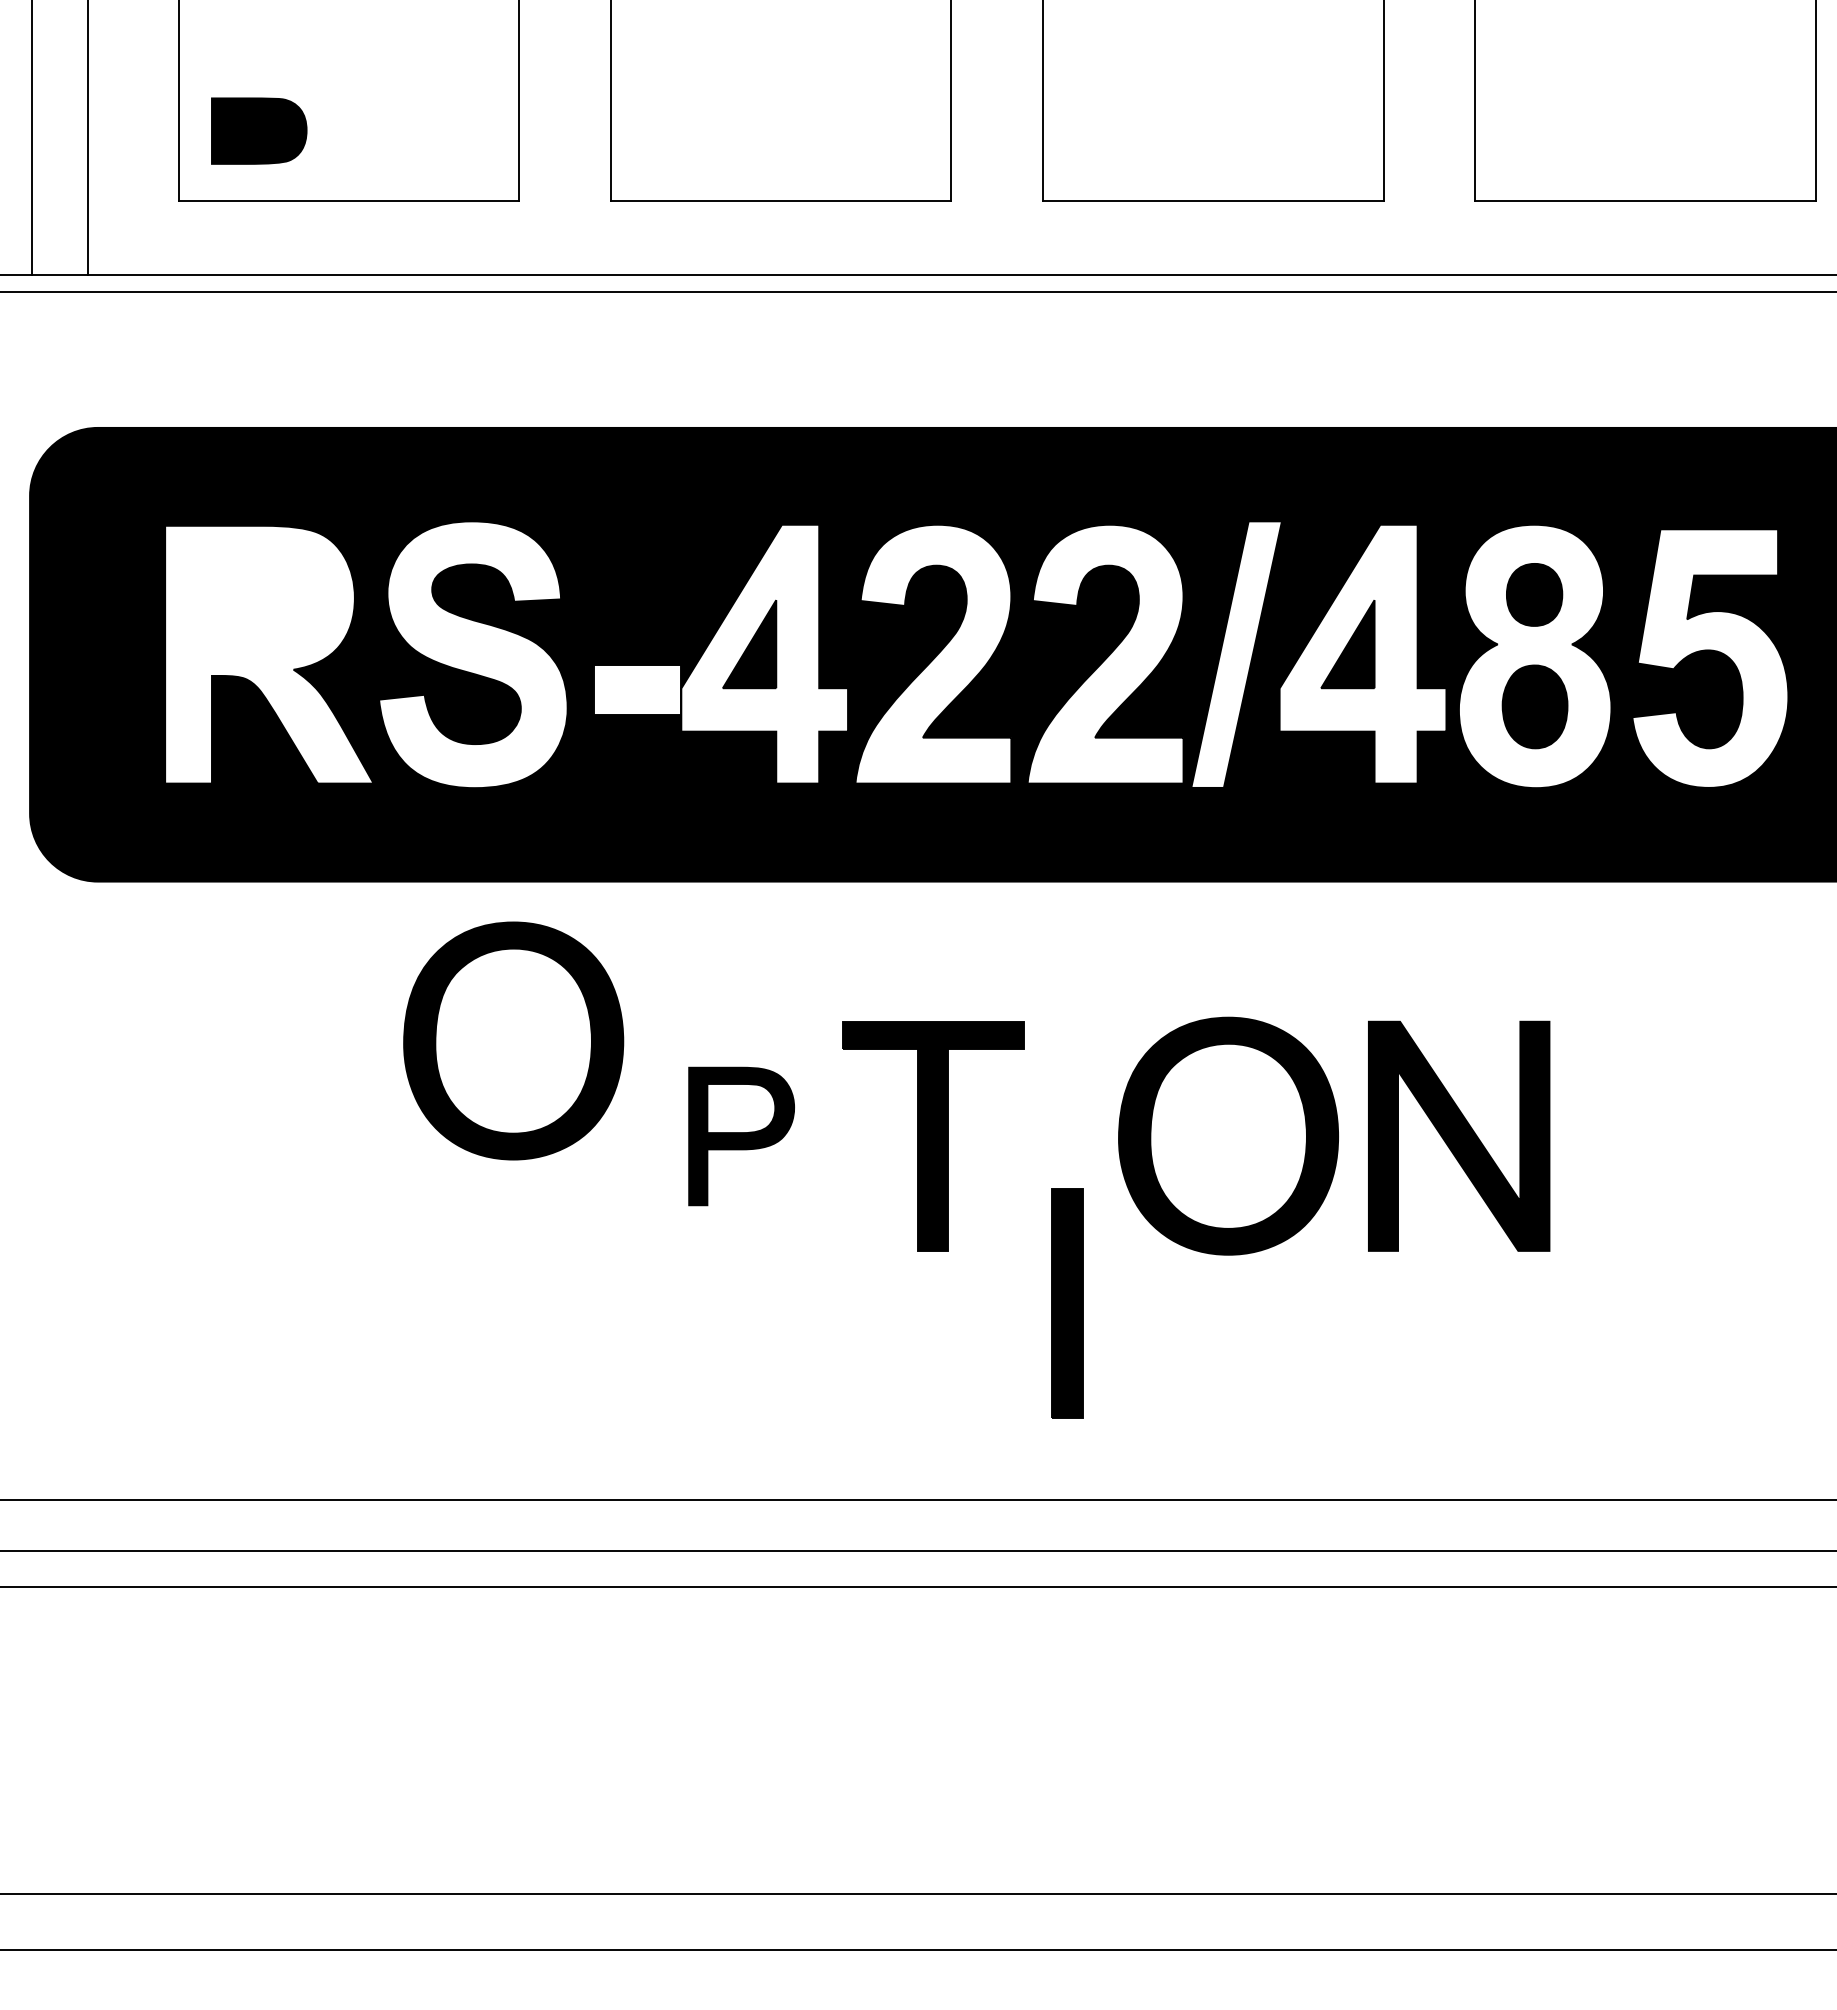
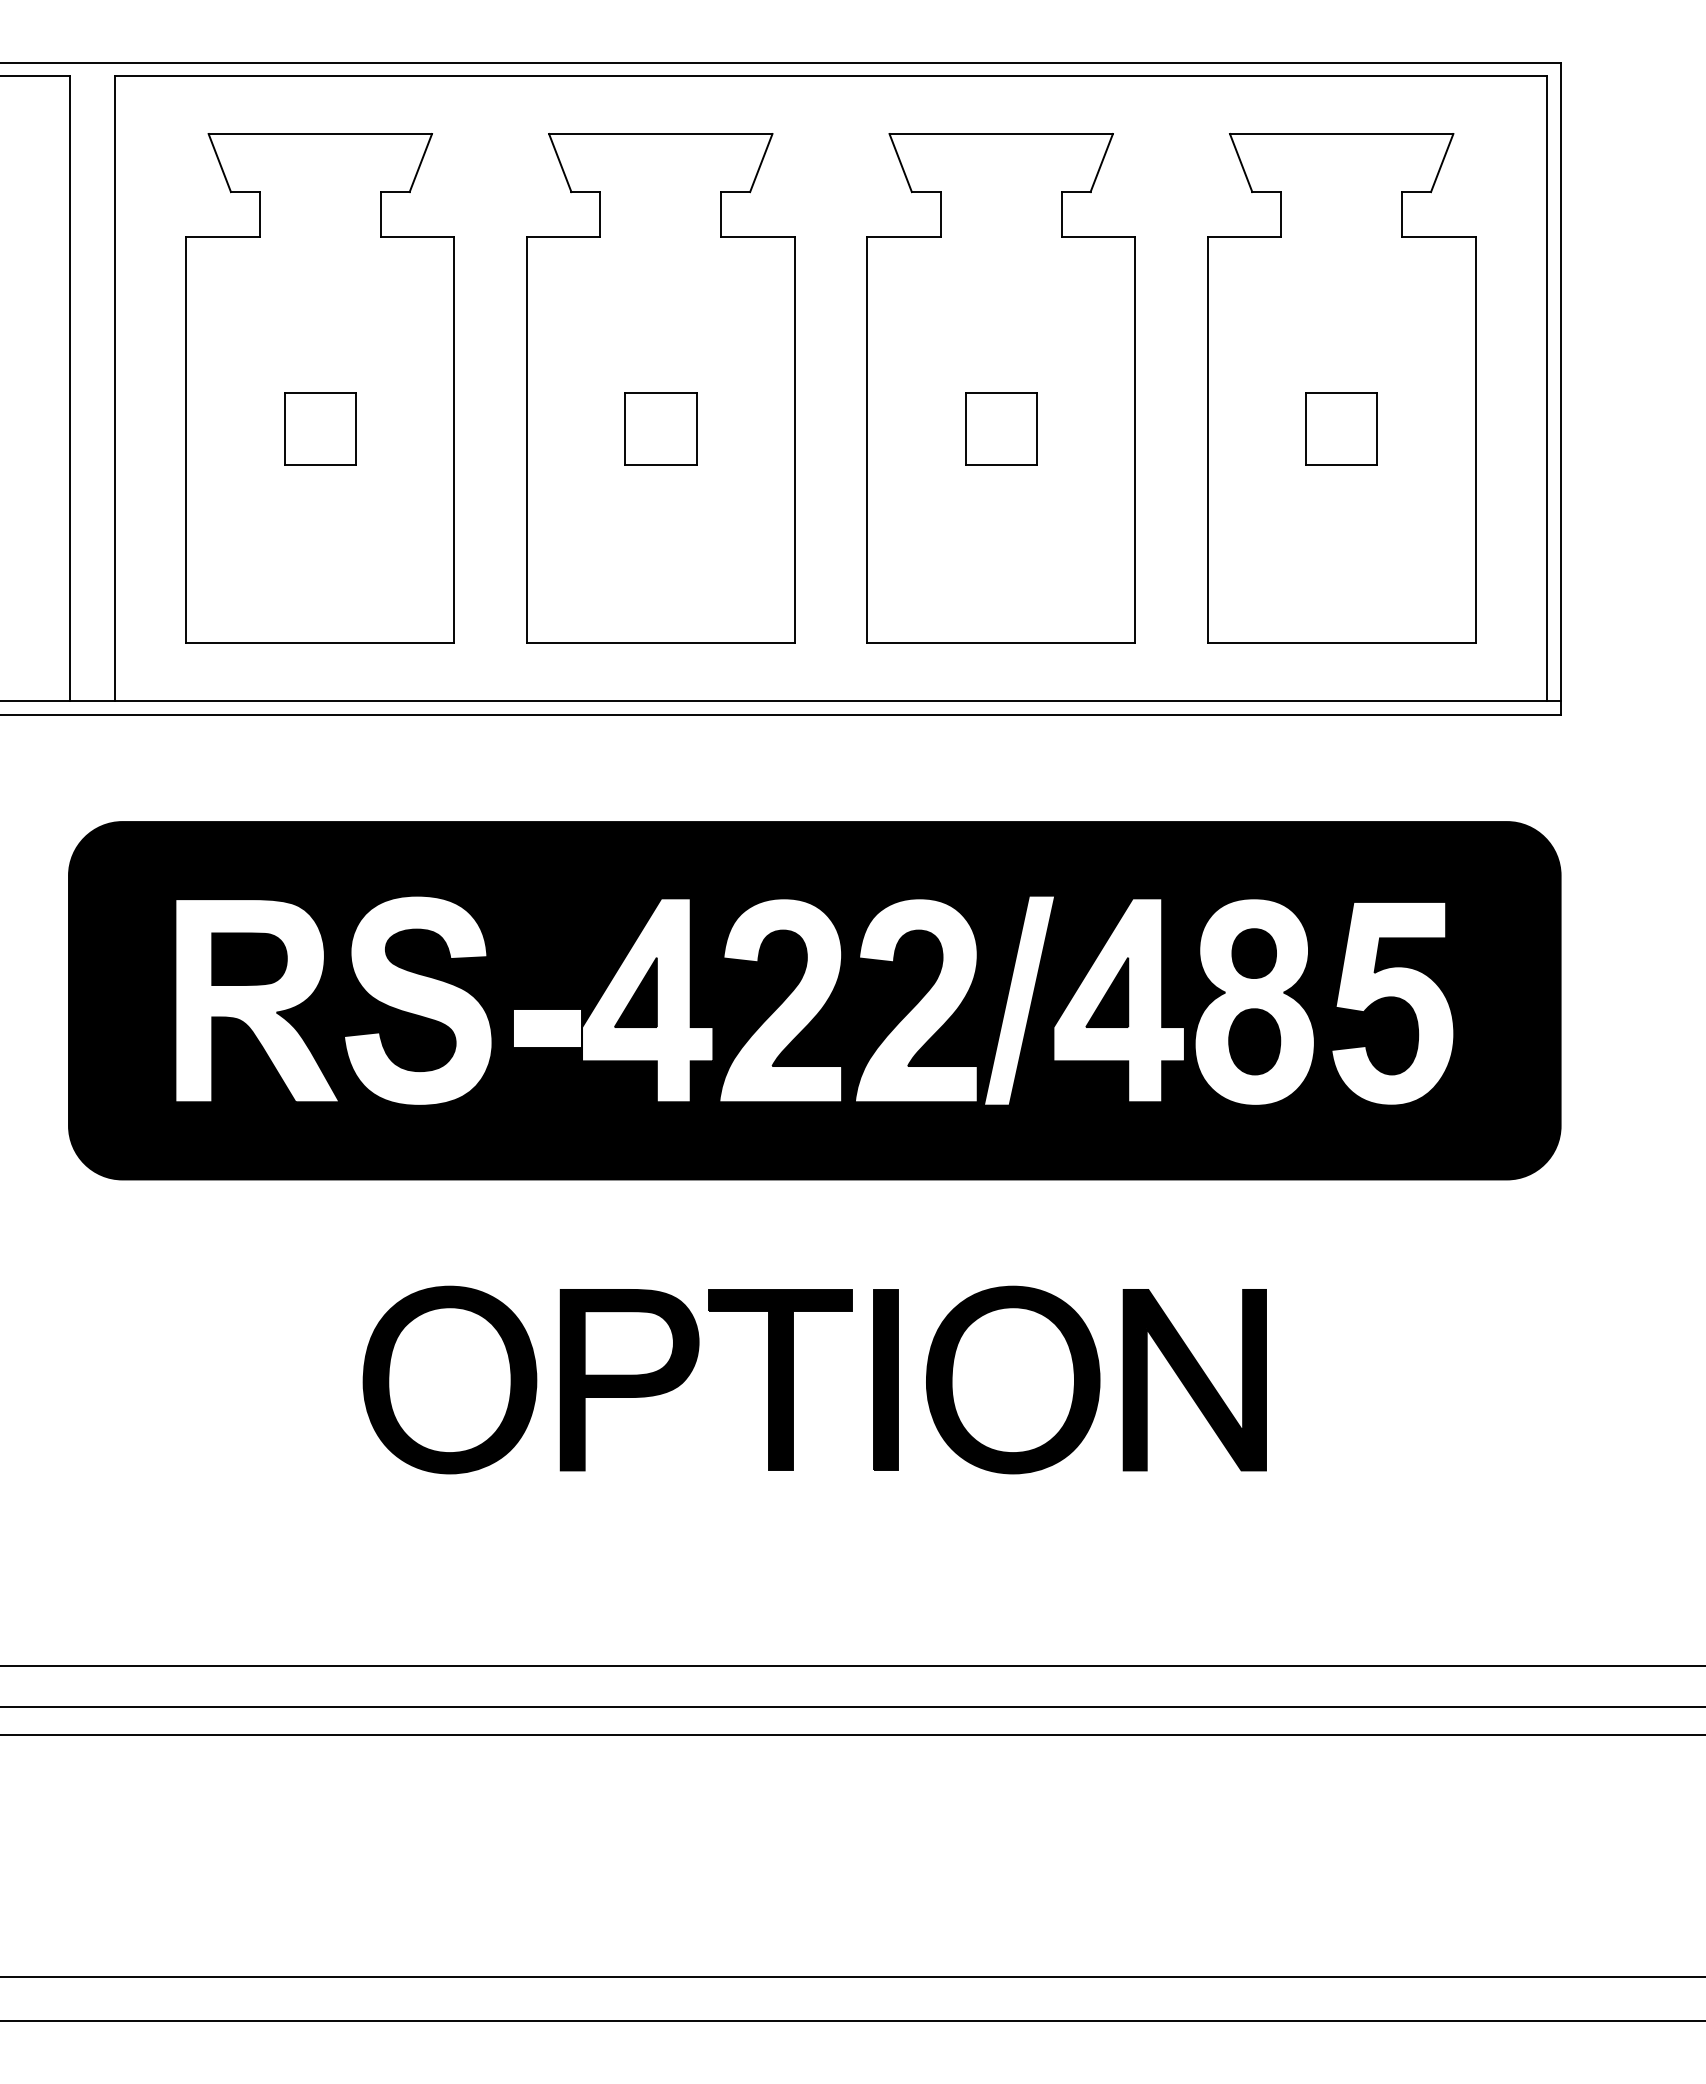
part: (259, 130) -> (249, 958), moved
part: (513, 1040) -> (449, 1379), moved
part: (741, 1136) -> (629, 1380), size x1.67
part: (1066, 1303) -> (885, 1379), moved

